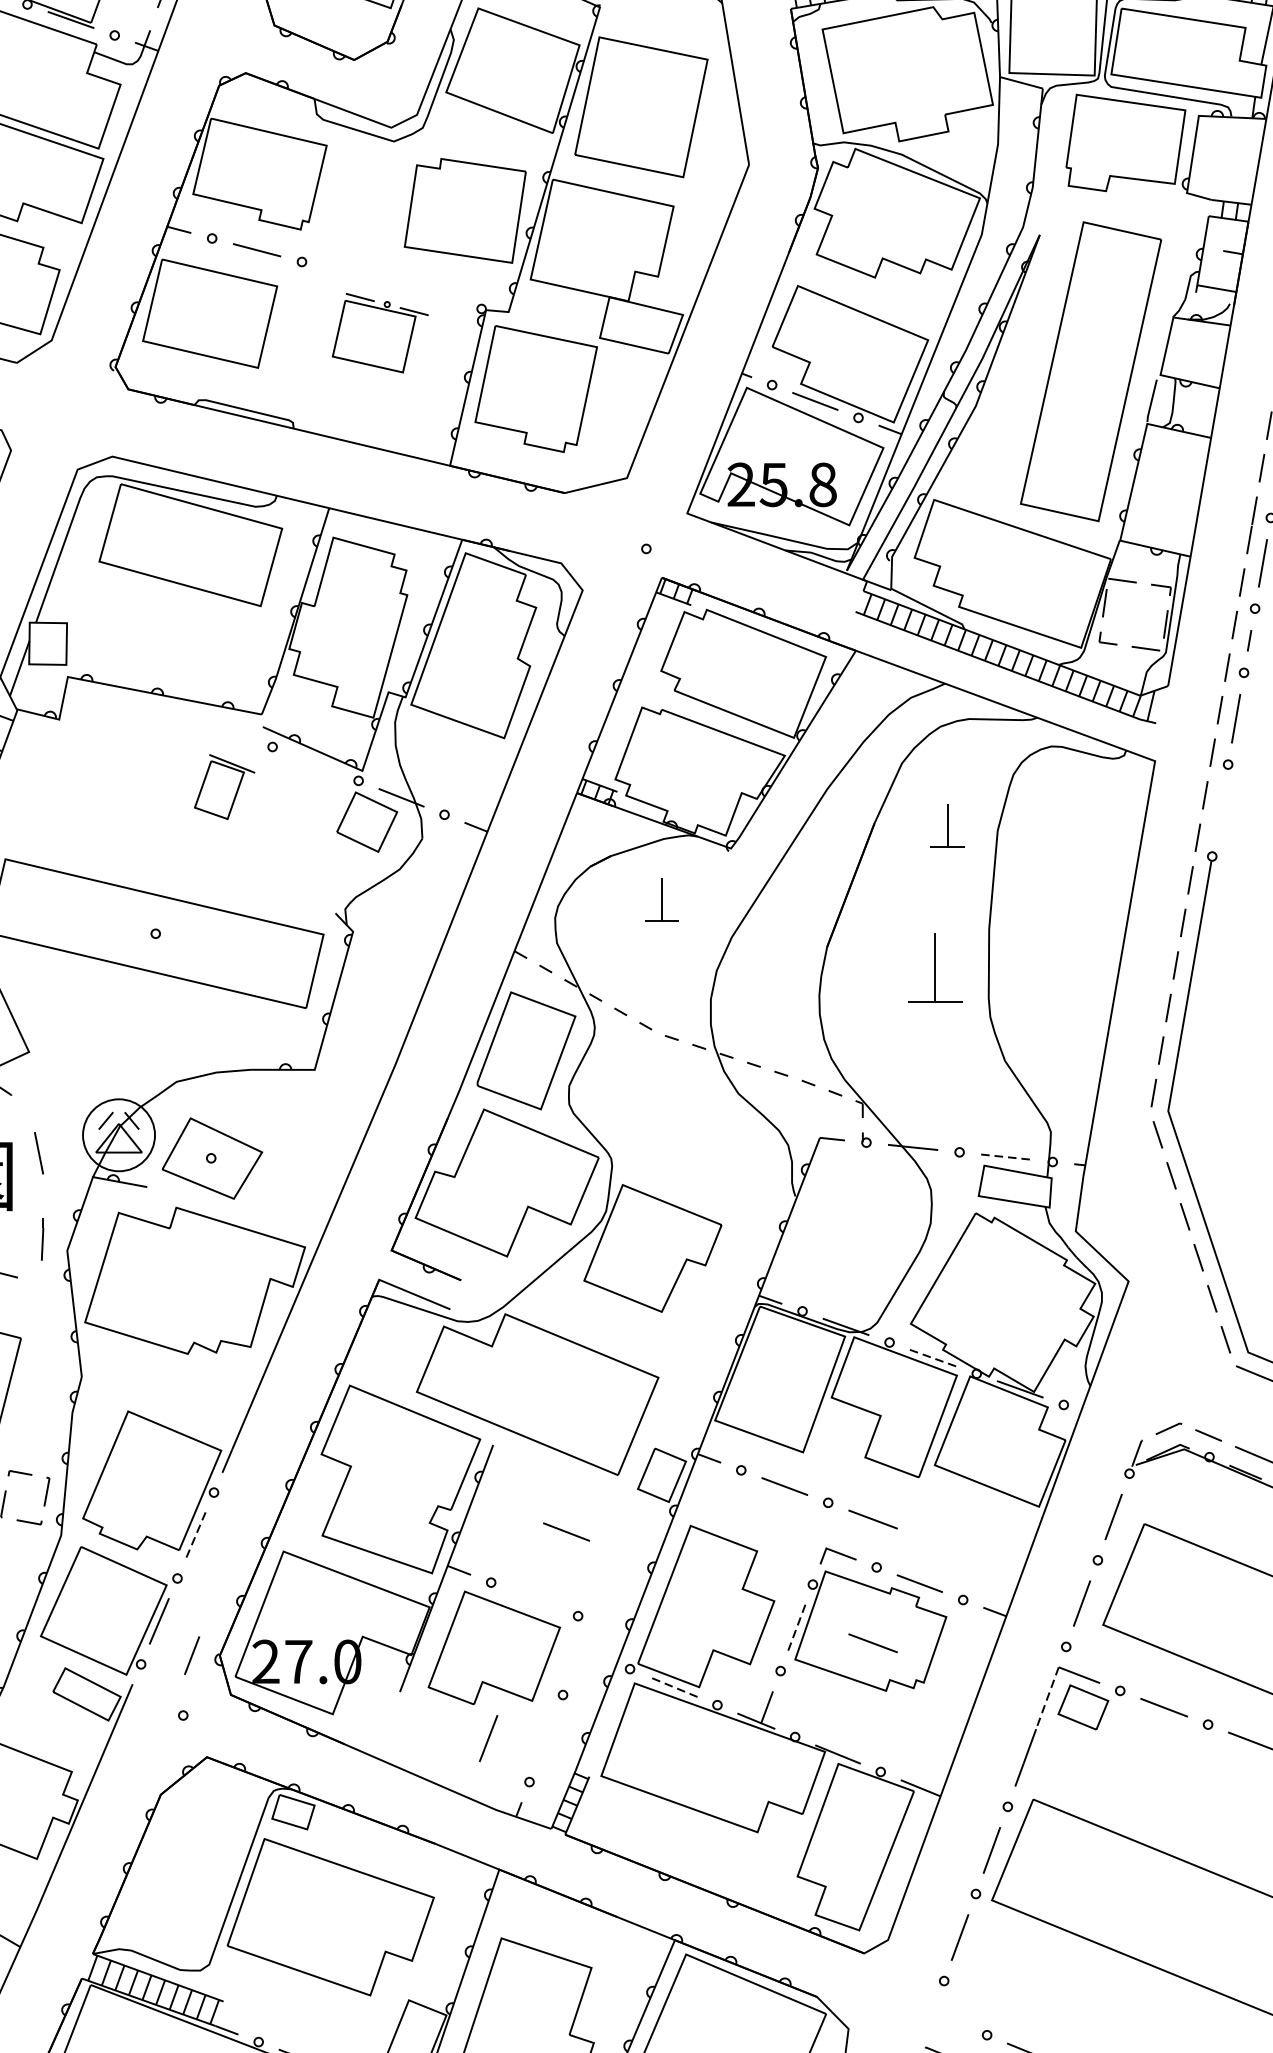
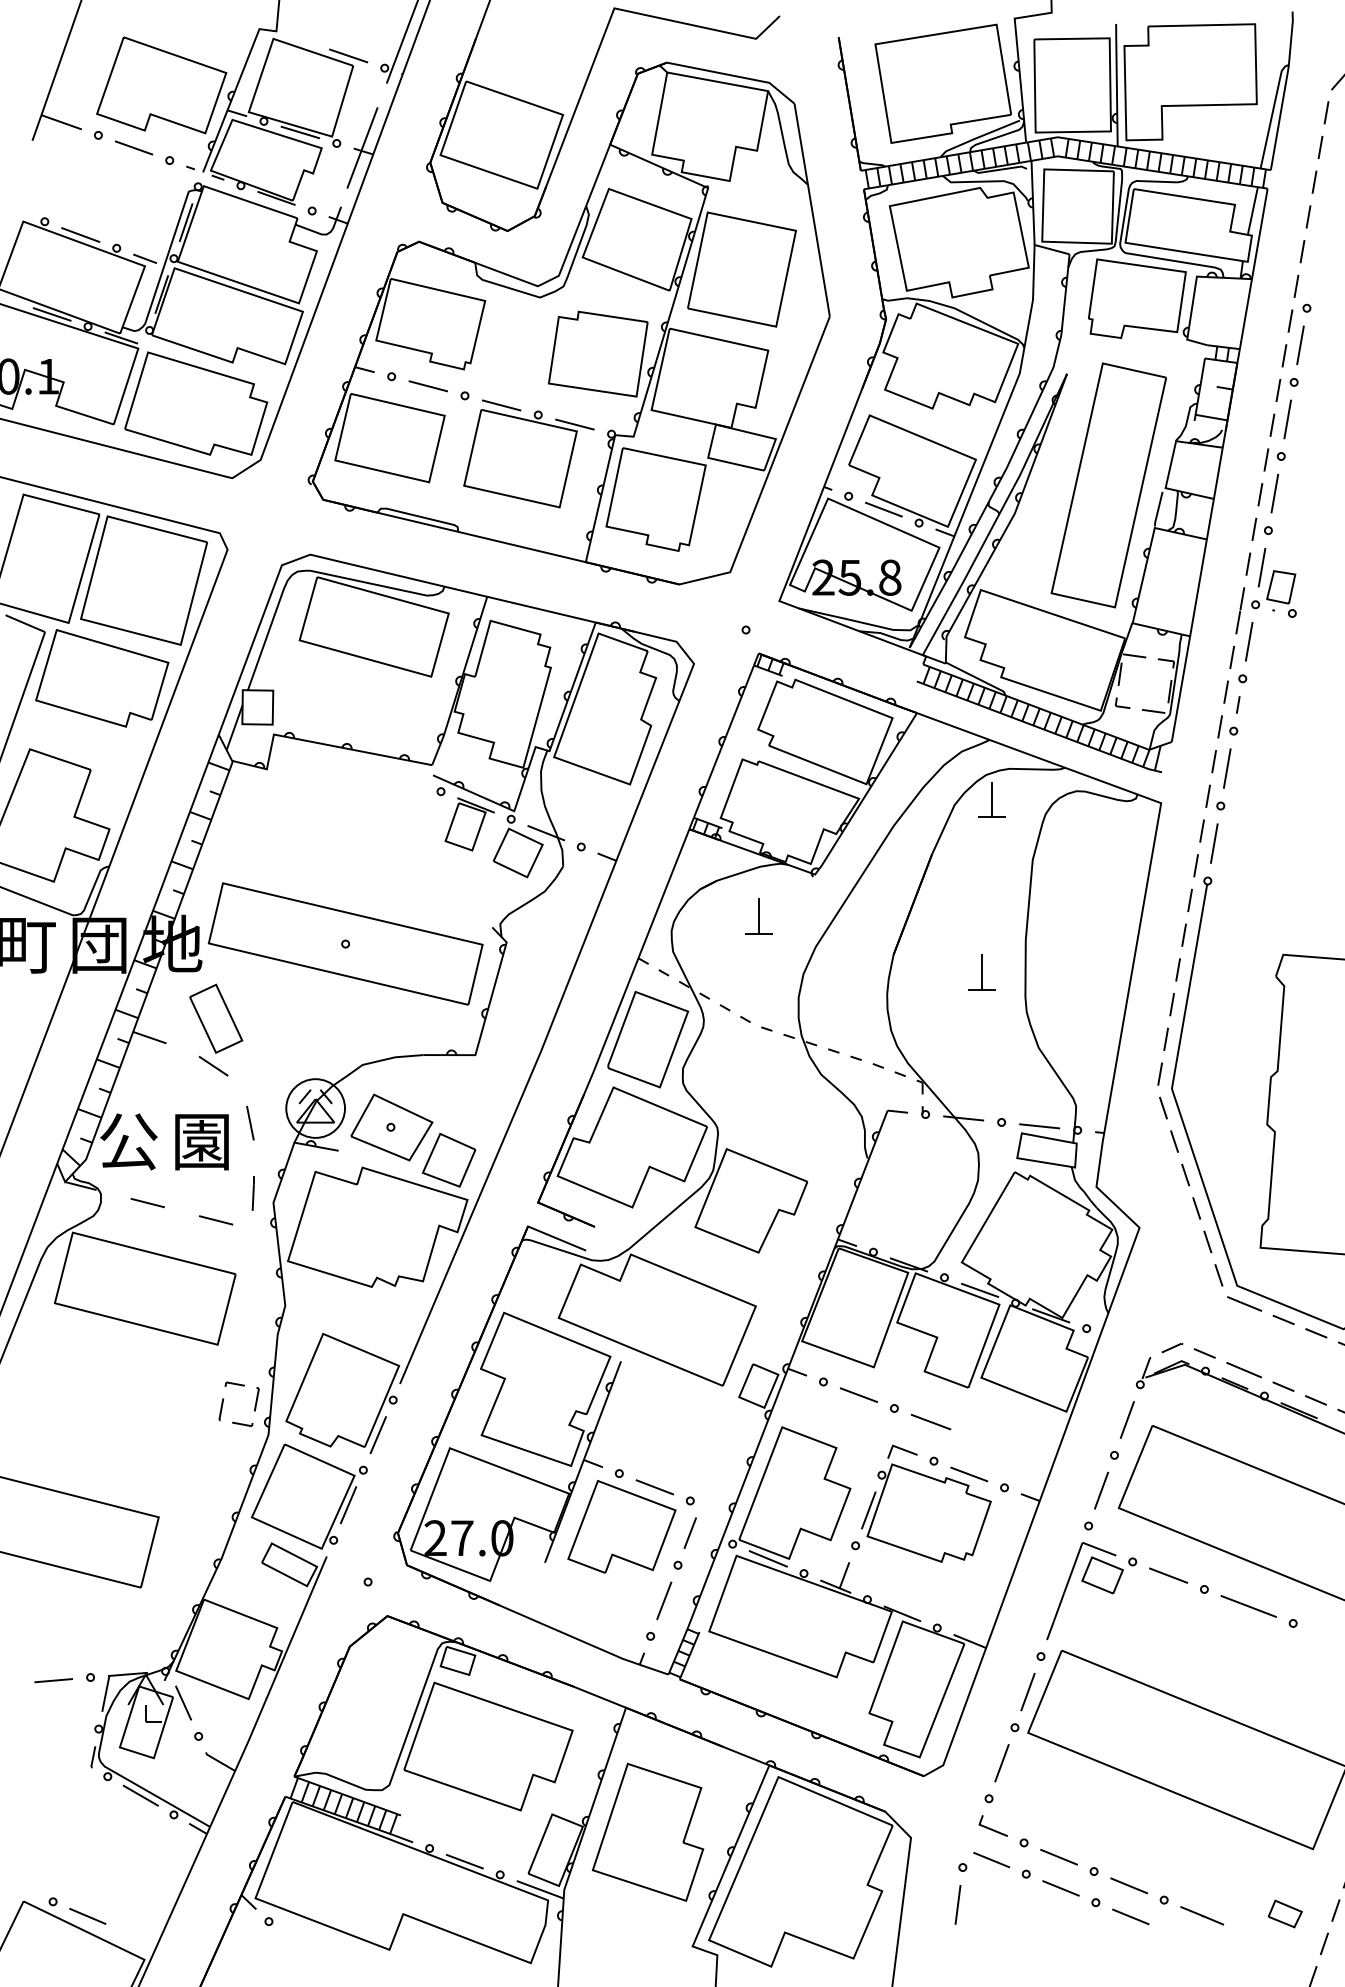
part: (379, 332) -> (528, 453), size x1.67
part: (224, 787) -> (469, 824), moved
line: (1220, 810) -> (1214, 843), added
part: (947, 825) -> (991, 799), moved
part: (934, 968) -> (981, 972), size x0.62
line: (1006, 1157) -> (1039, 1126), dashed -> solid
part: (281, 1198) -> (448, 1160), added
line: (933, 1358) -> (980, 1290), dashed -> solid
line: (566, 1532) -> (654, 1487), moved
line: (196, 1535) -> (378, 1435), dashed -> solid
line: (796, 1627) -> (868, 1510), dashed -> solid
line: (872, 1642) -> (930, 1522), removed
line: (191, 1654) -> (689, 1532), moved
line: (672, 1686) -> (767, 1558), dashed -> solid
line: (1047, 1696) -> (1073, 1566), dashed -> solid
line: (488, 1738) -> (664, 1600), moved
line: (947, 2017) -> (991, 1828), added

